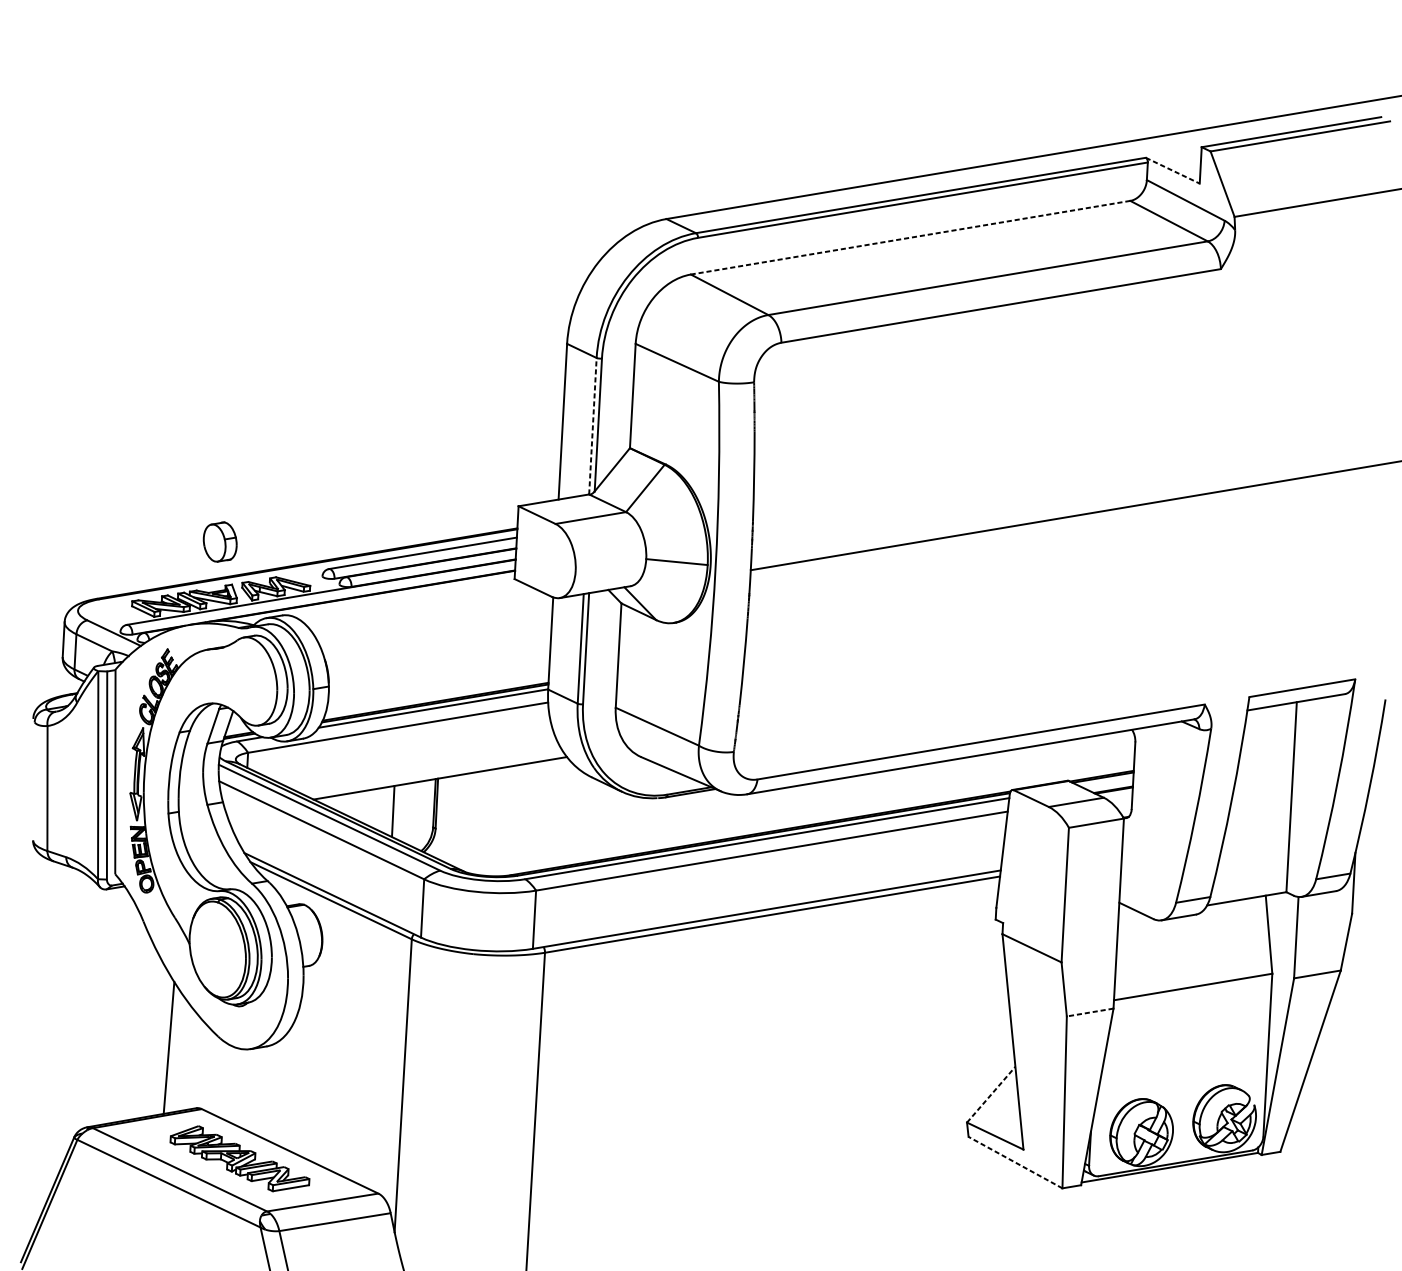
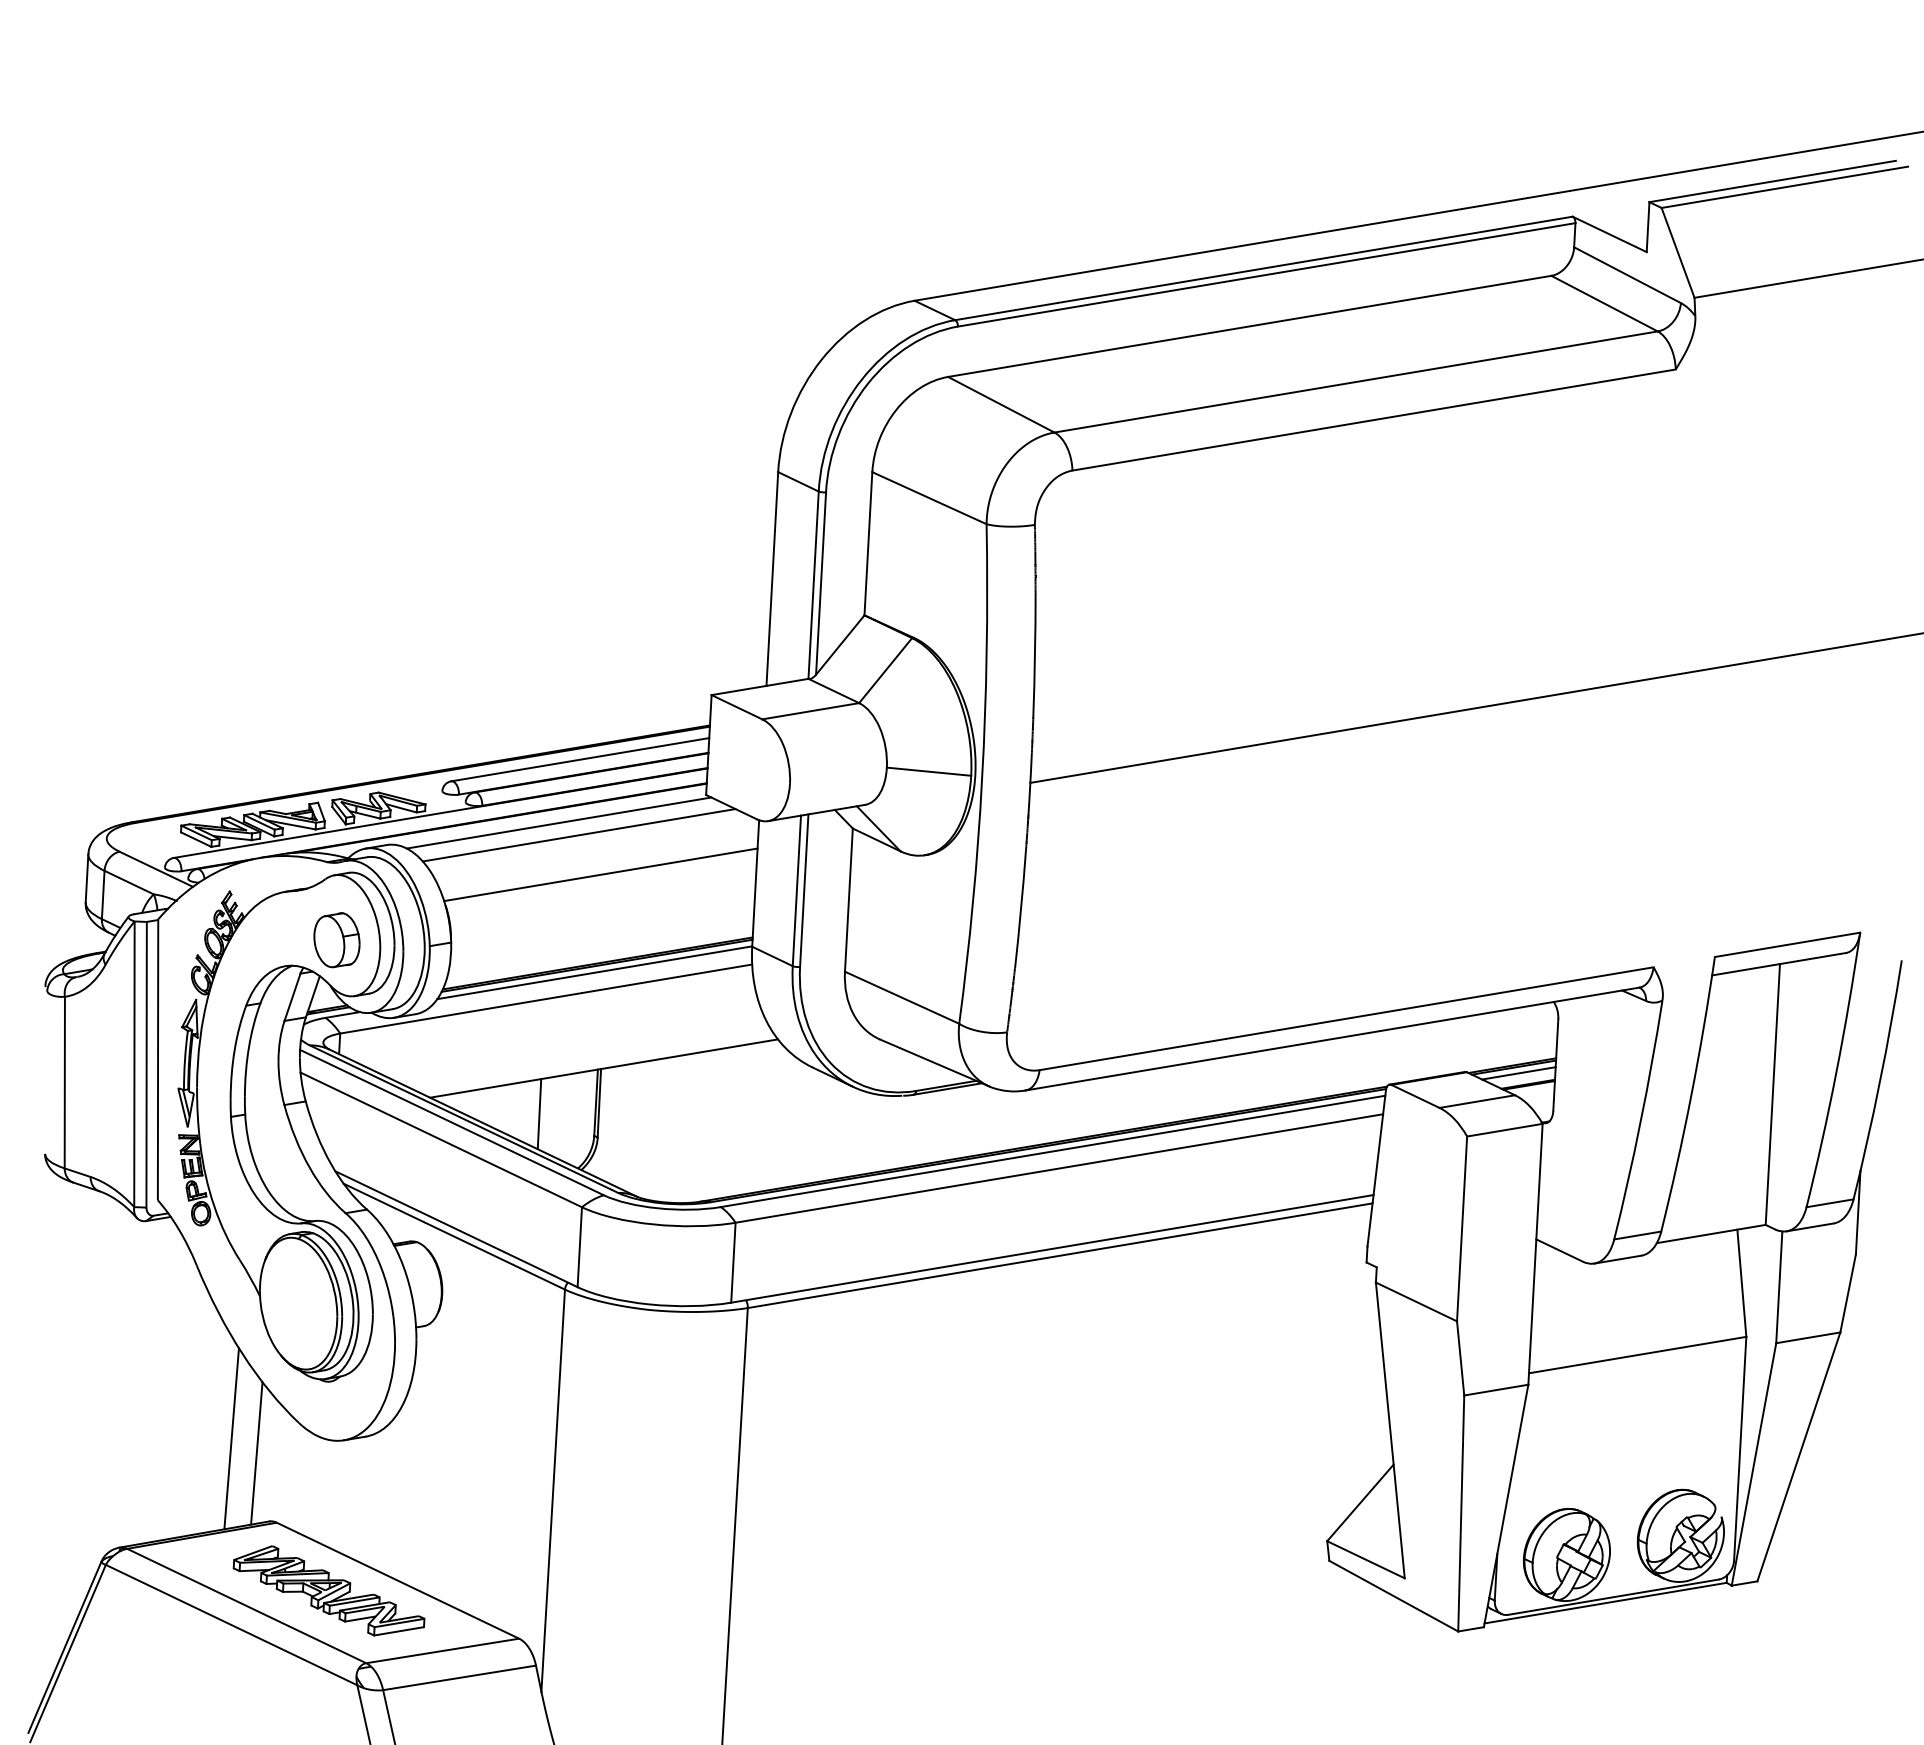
line: (1173, 170) -> (1610, 234), dashed -> solid
line: (910, 237) -> (1249, 326), dashed -> solid
line: (592, 426) -> (813, 585), dashed -> solid
part: (219, 542) -> (336, 940), moved
line: (407, 599) -> (558, 822), added
line: (421, 608) -> (578, 835), added
line: (437, 636) -> (600, 874), added
line: (1106, 781) -> (1518, 1073), added
line: (1090, 1012) -> (1496, 1390), dashed -> solid
line: (187, 1058) -> (256, 1453), added
line: (991, 1094) -> (1360, 1502), dashed -> solid
line: (1015, 1162) -> (1393, 1595), dashed -> solid

